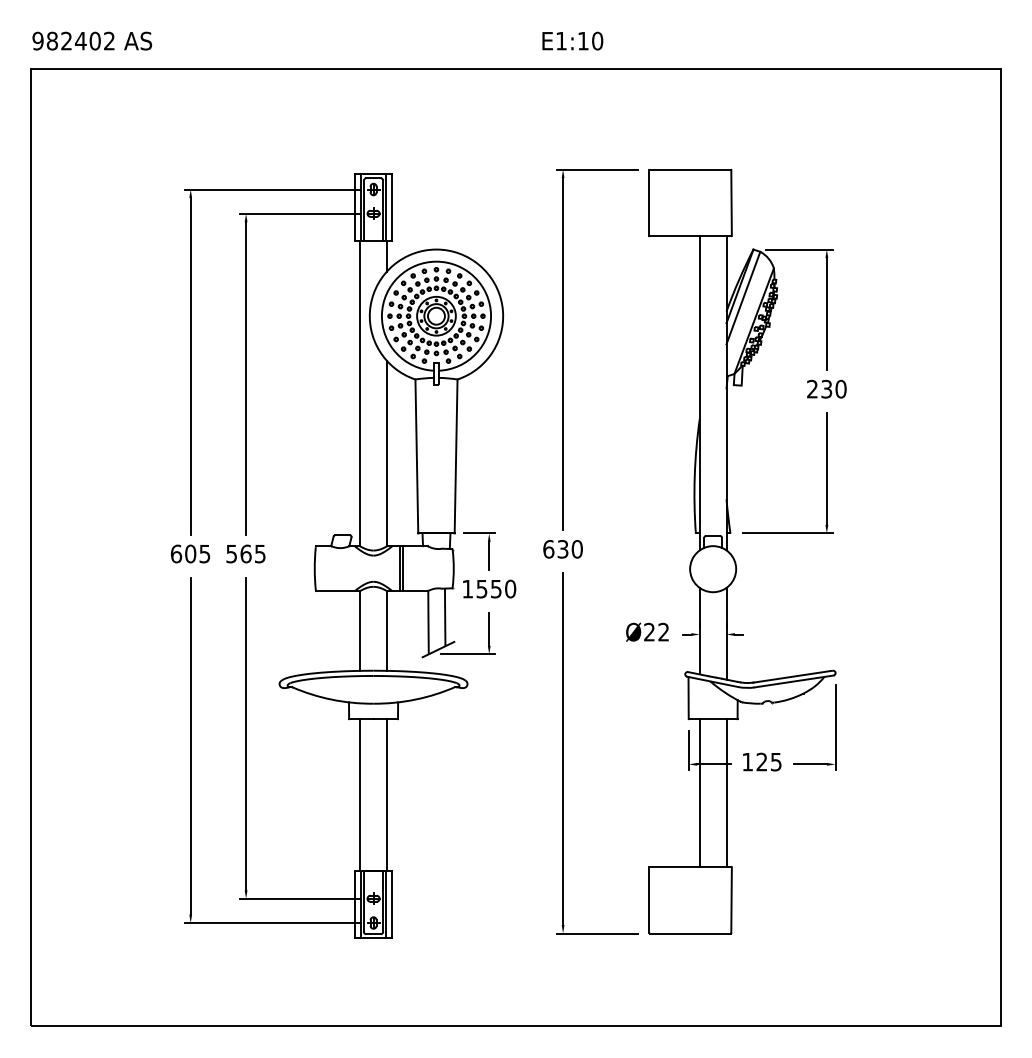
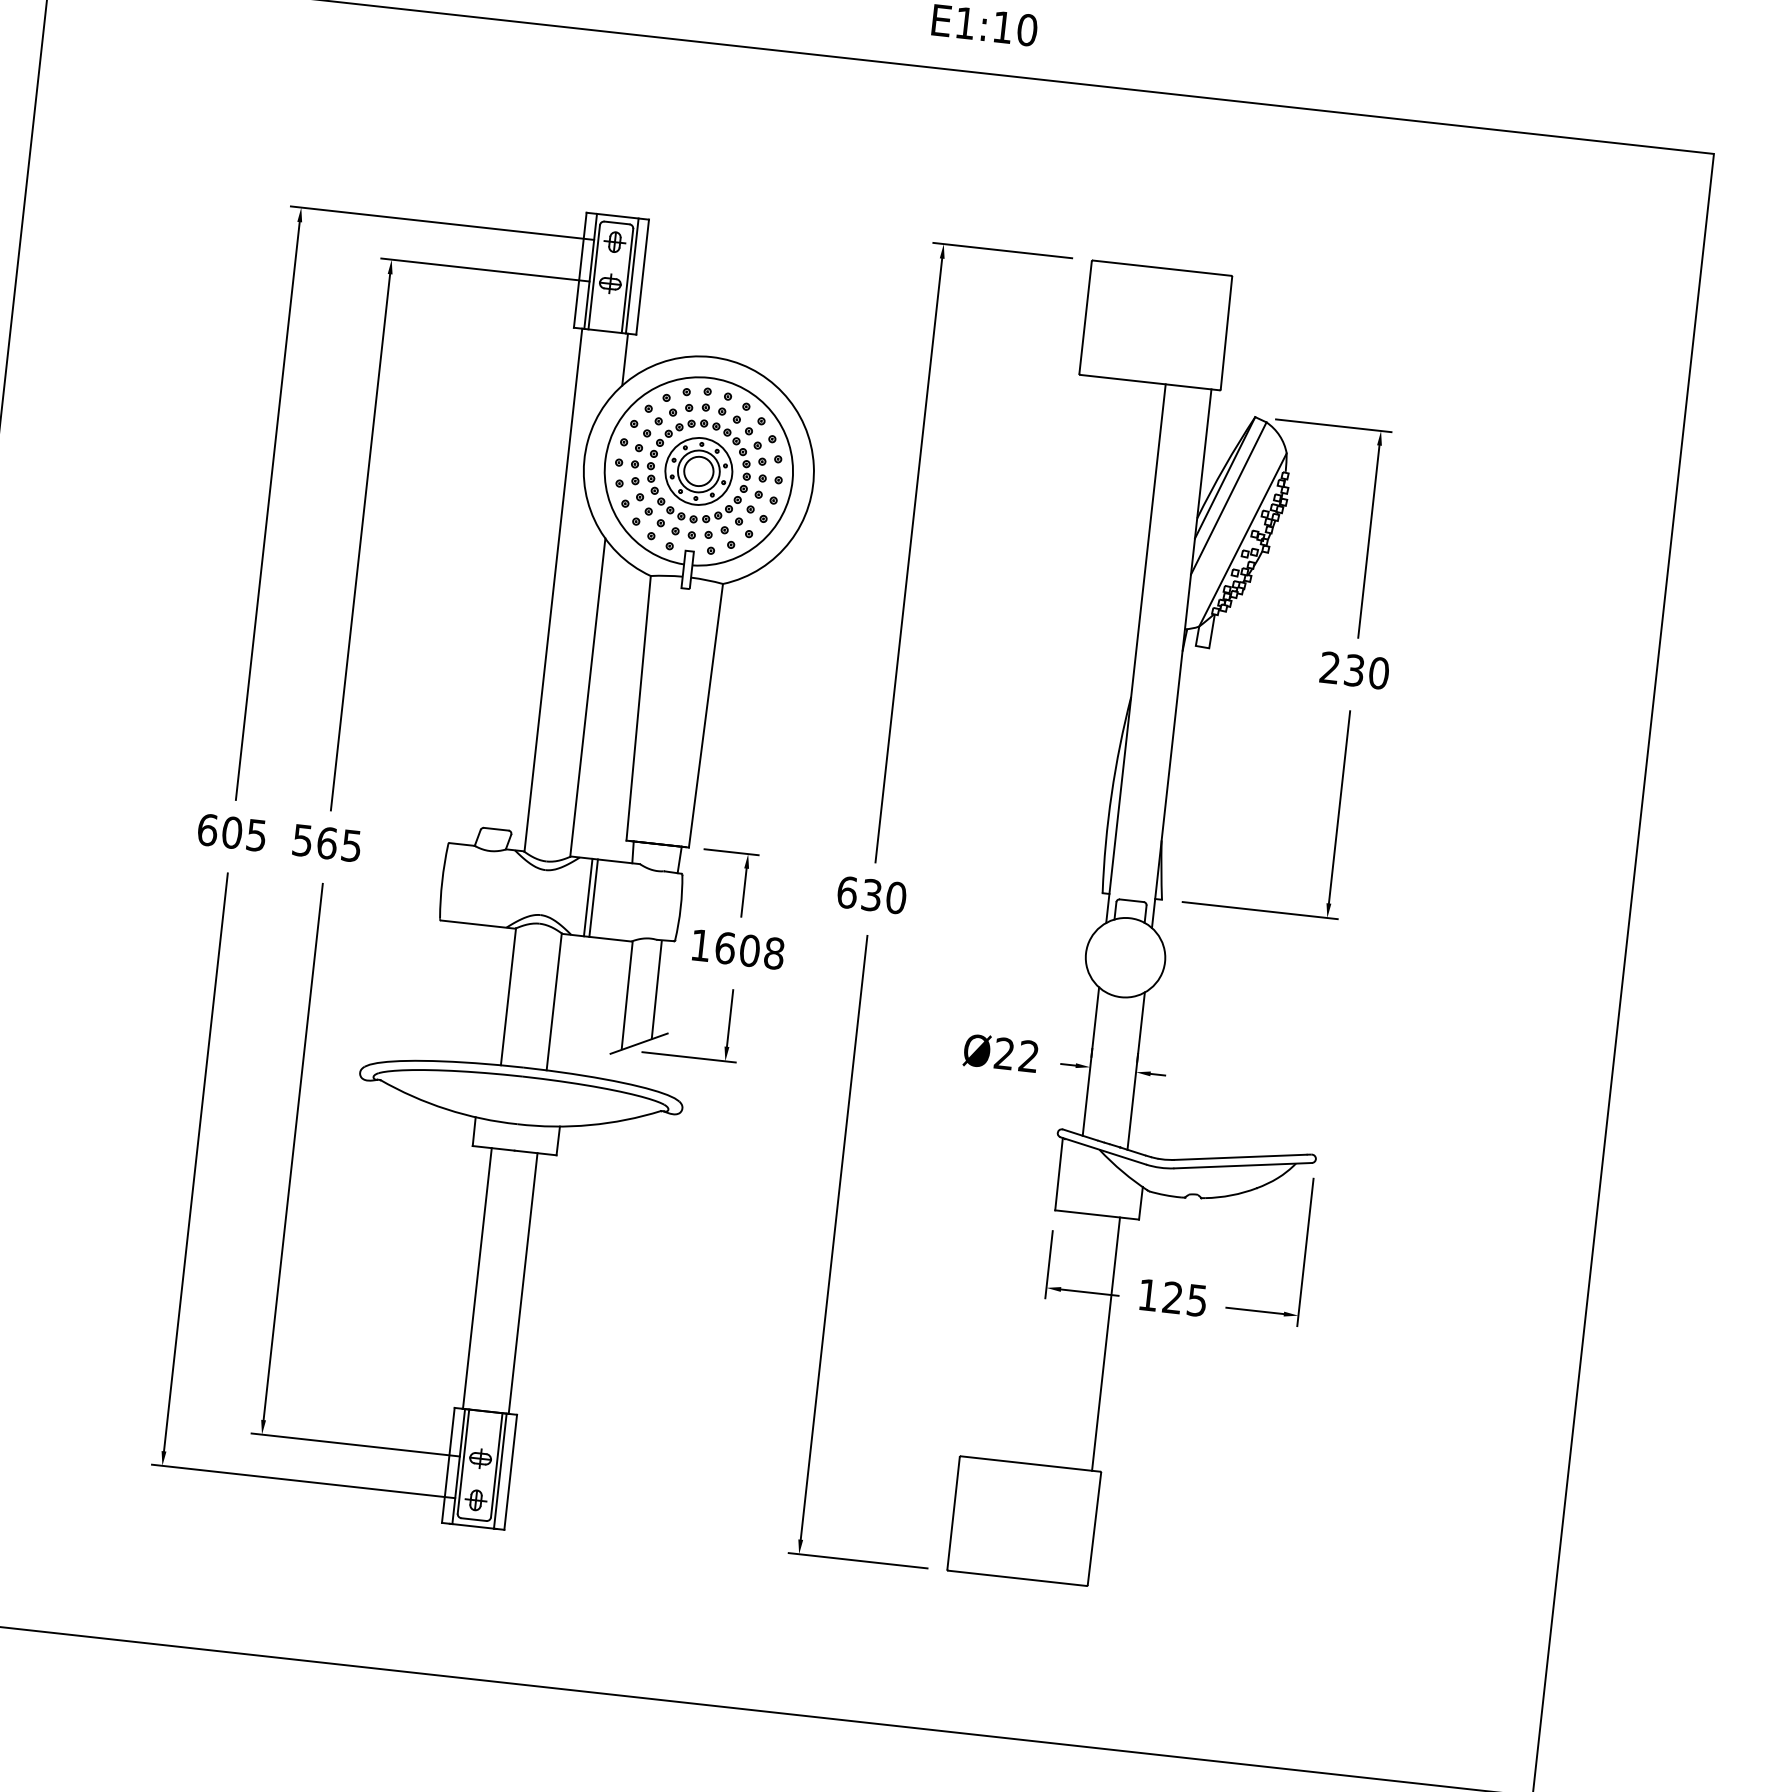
text: (496, 588) -> (750, 949), 1550 -> 1608
line: (699, 792) -> (1059, 1338), removed

